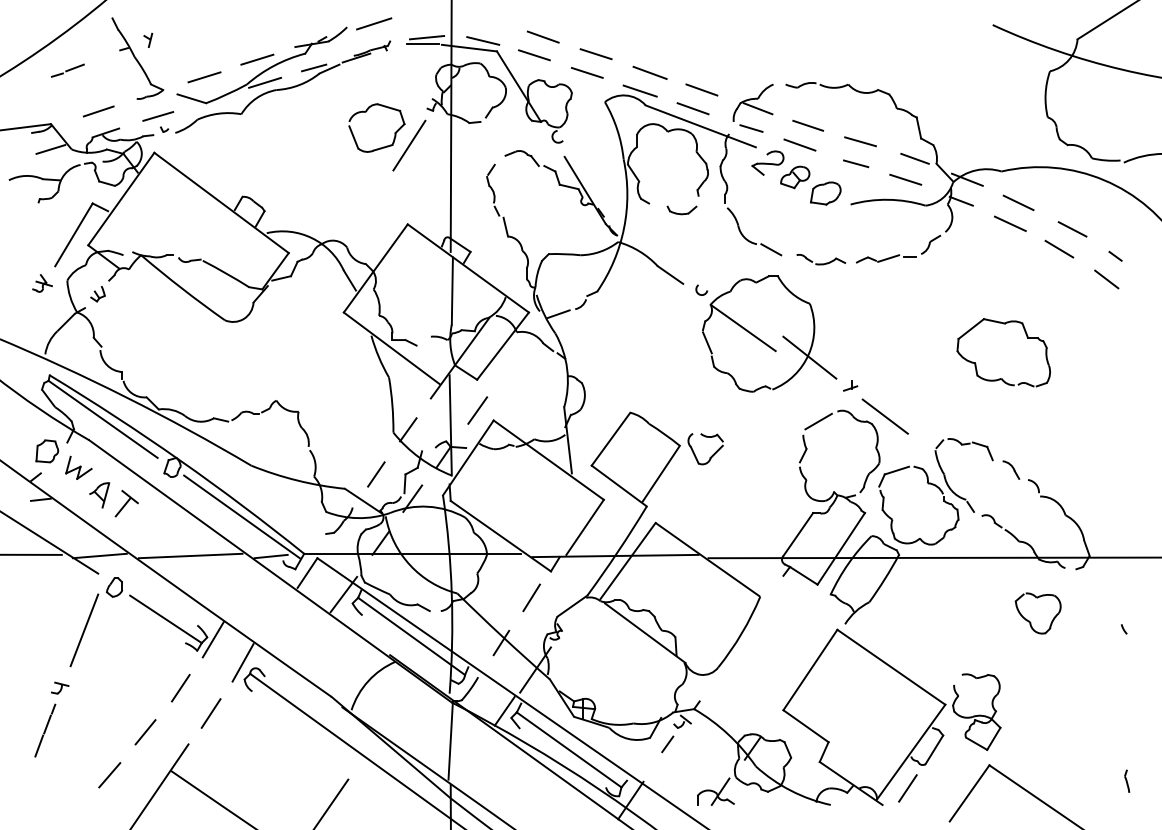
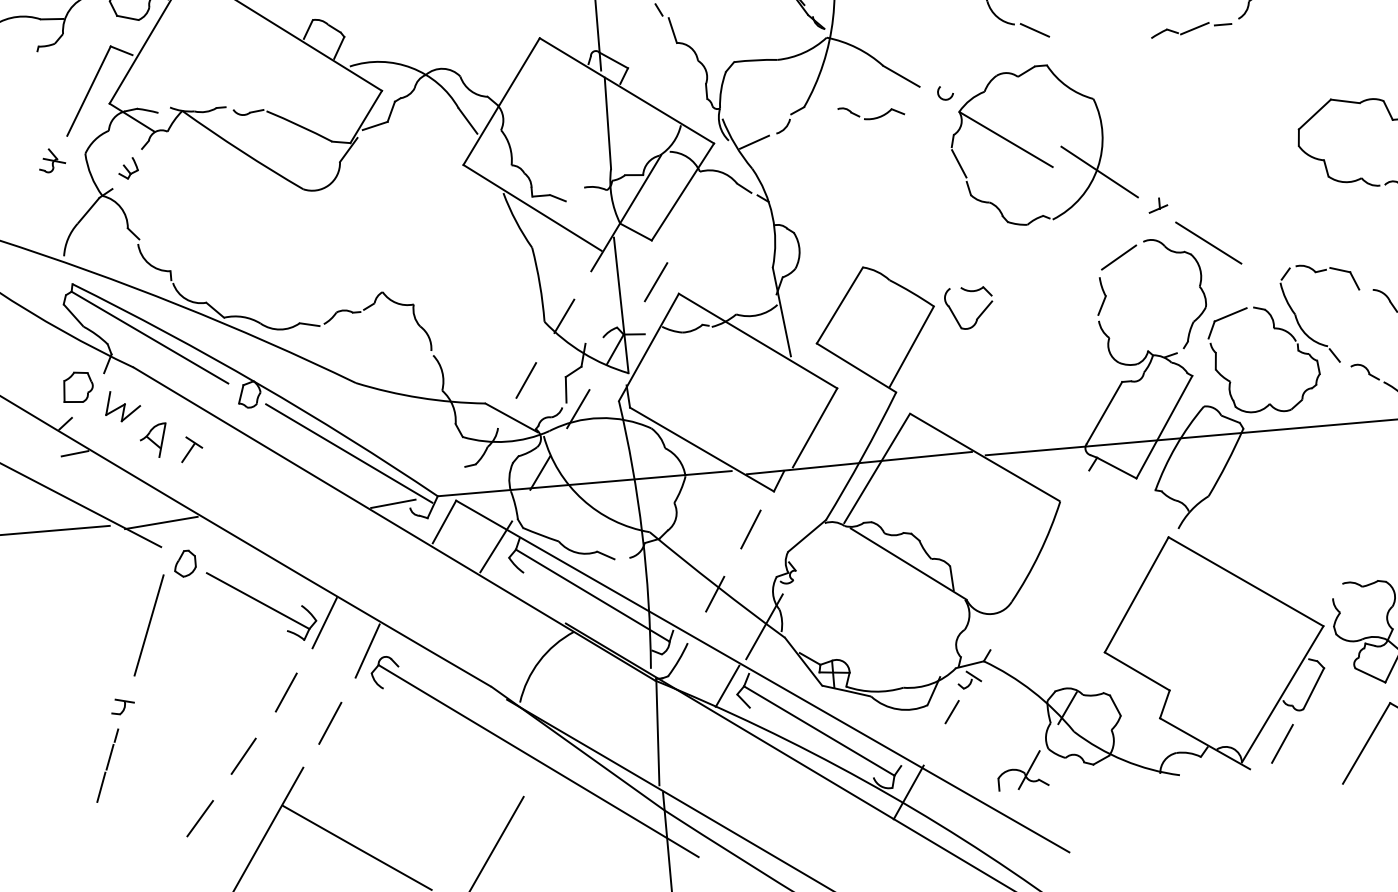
part: (821, 259) -> (871, 112), moved
part: (126, 503) -> (191, 448), size x0.7
line: (190, 555) -> (284, 511), removed

